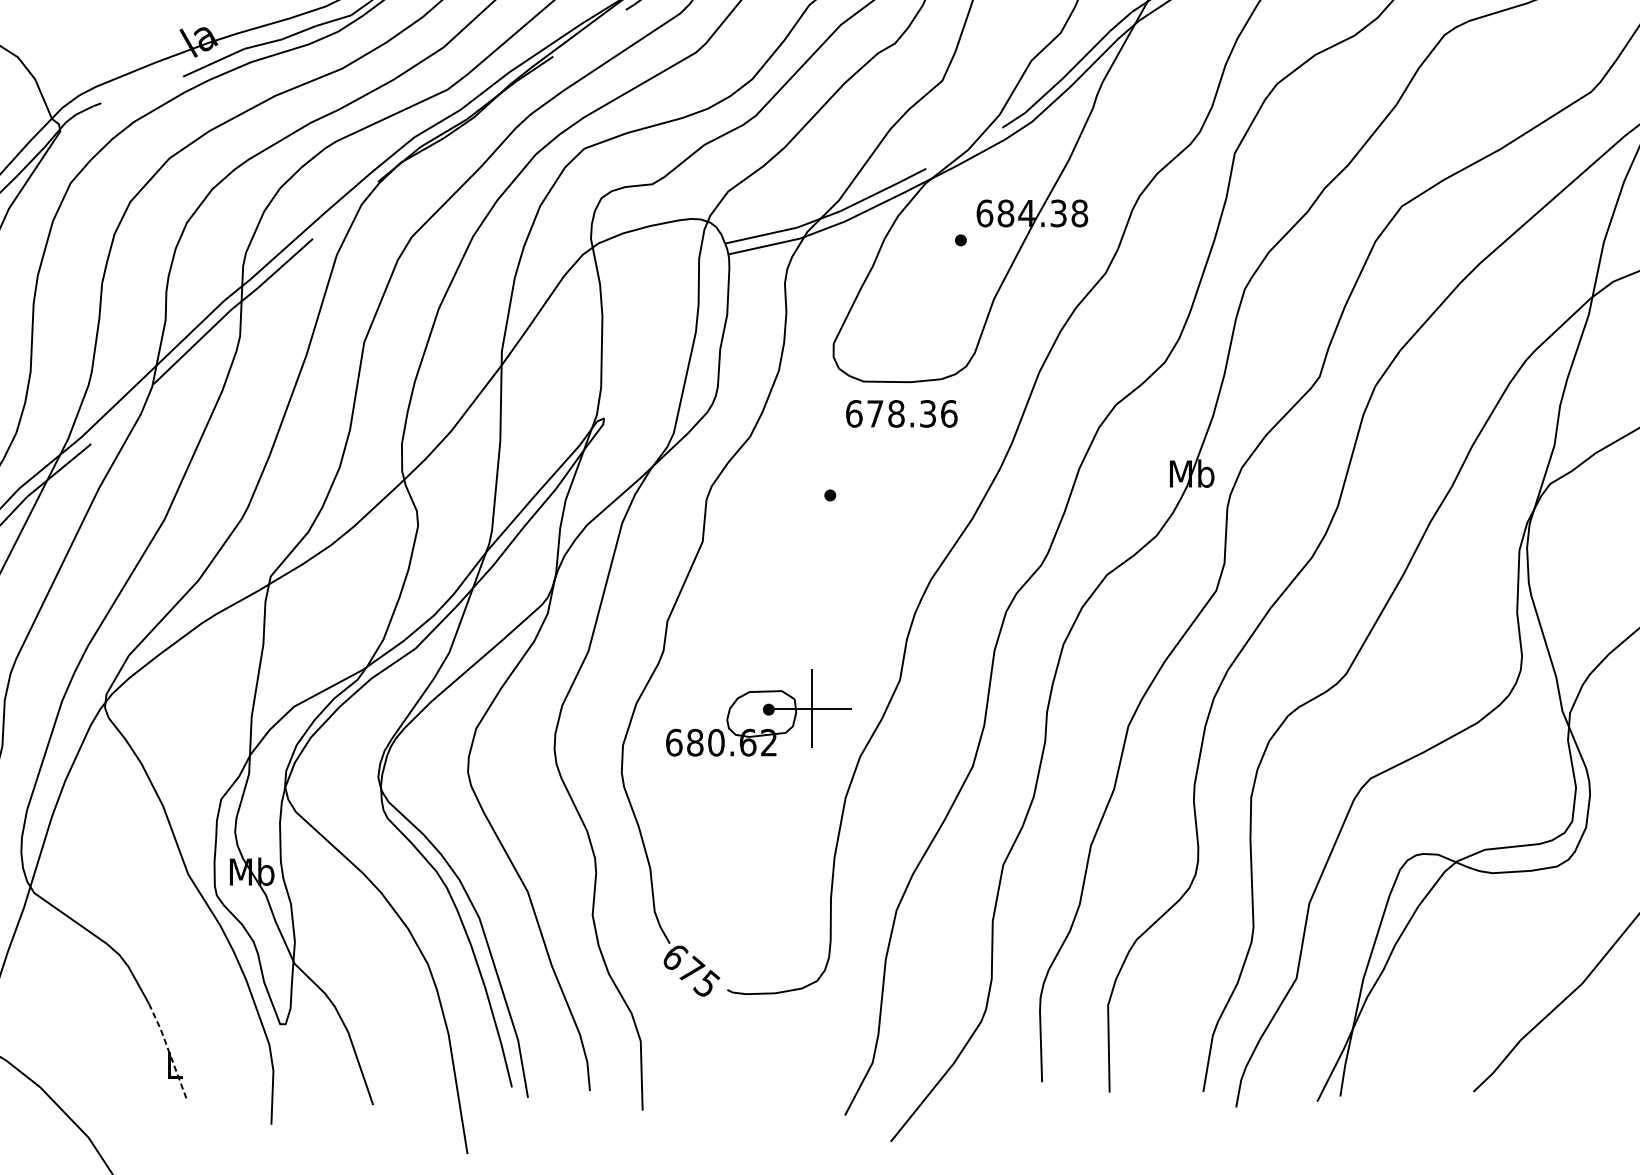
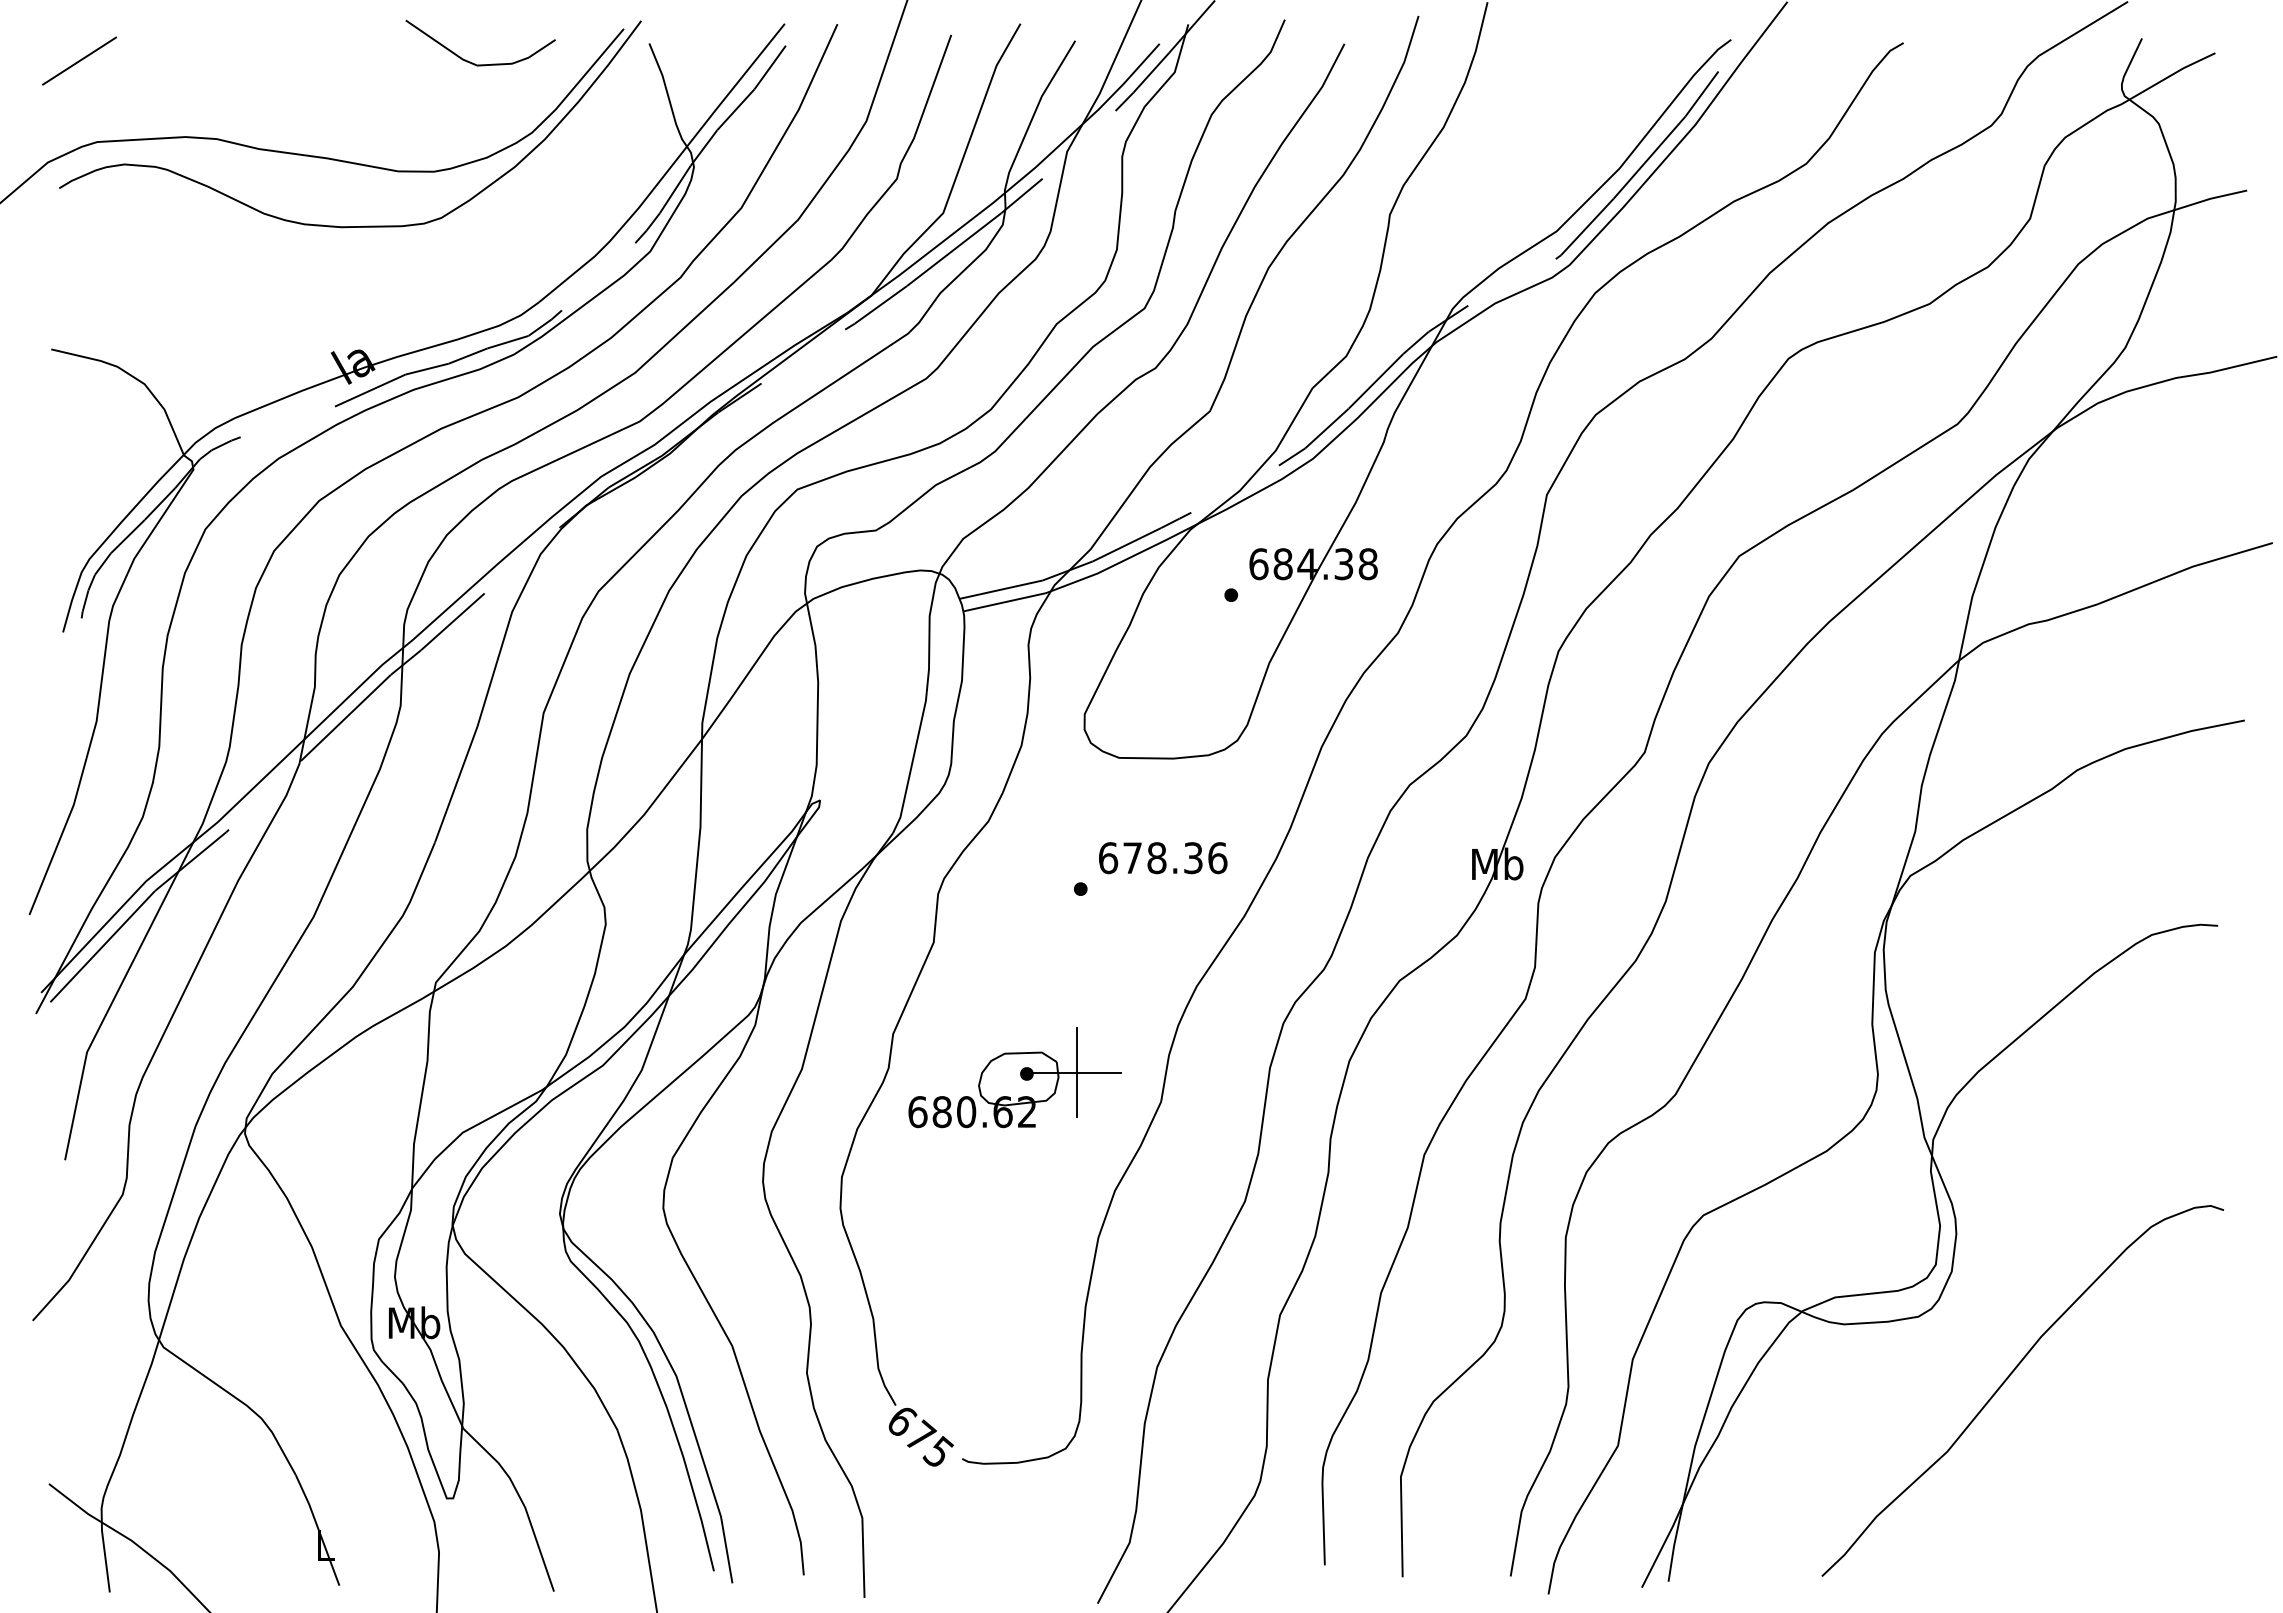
text: (902, 414) -> (1163, 858), moved
part: (758, 712) -> (1014, 1077), moved
line: (168, 1051) -> (318, 1529), dashed -> solid

